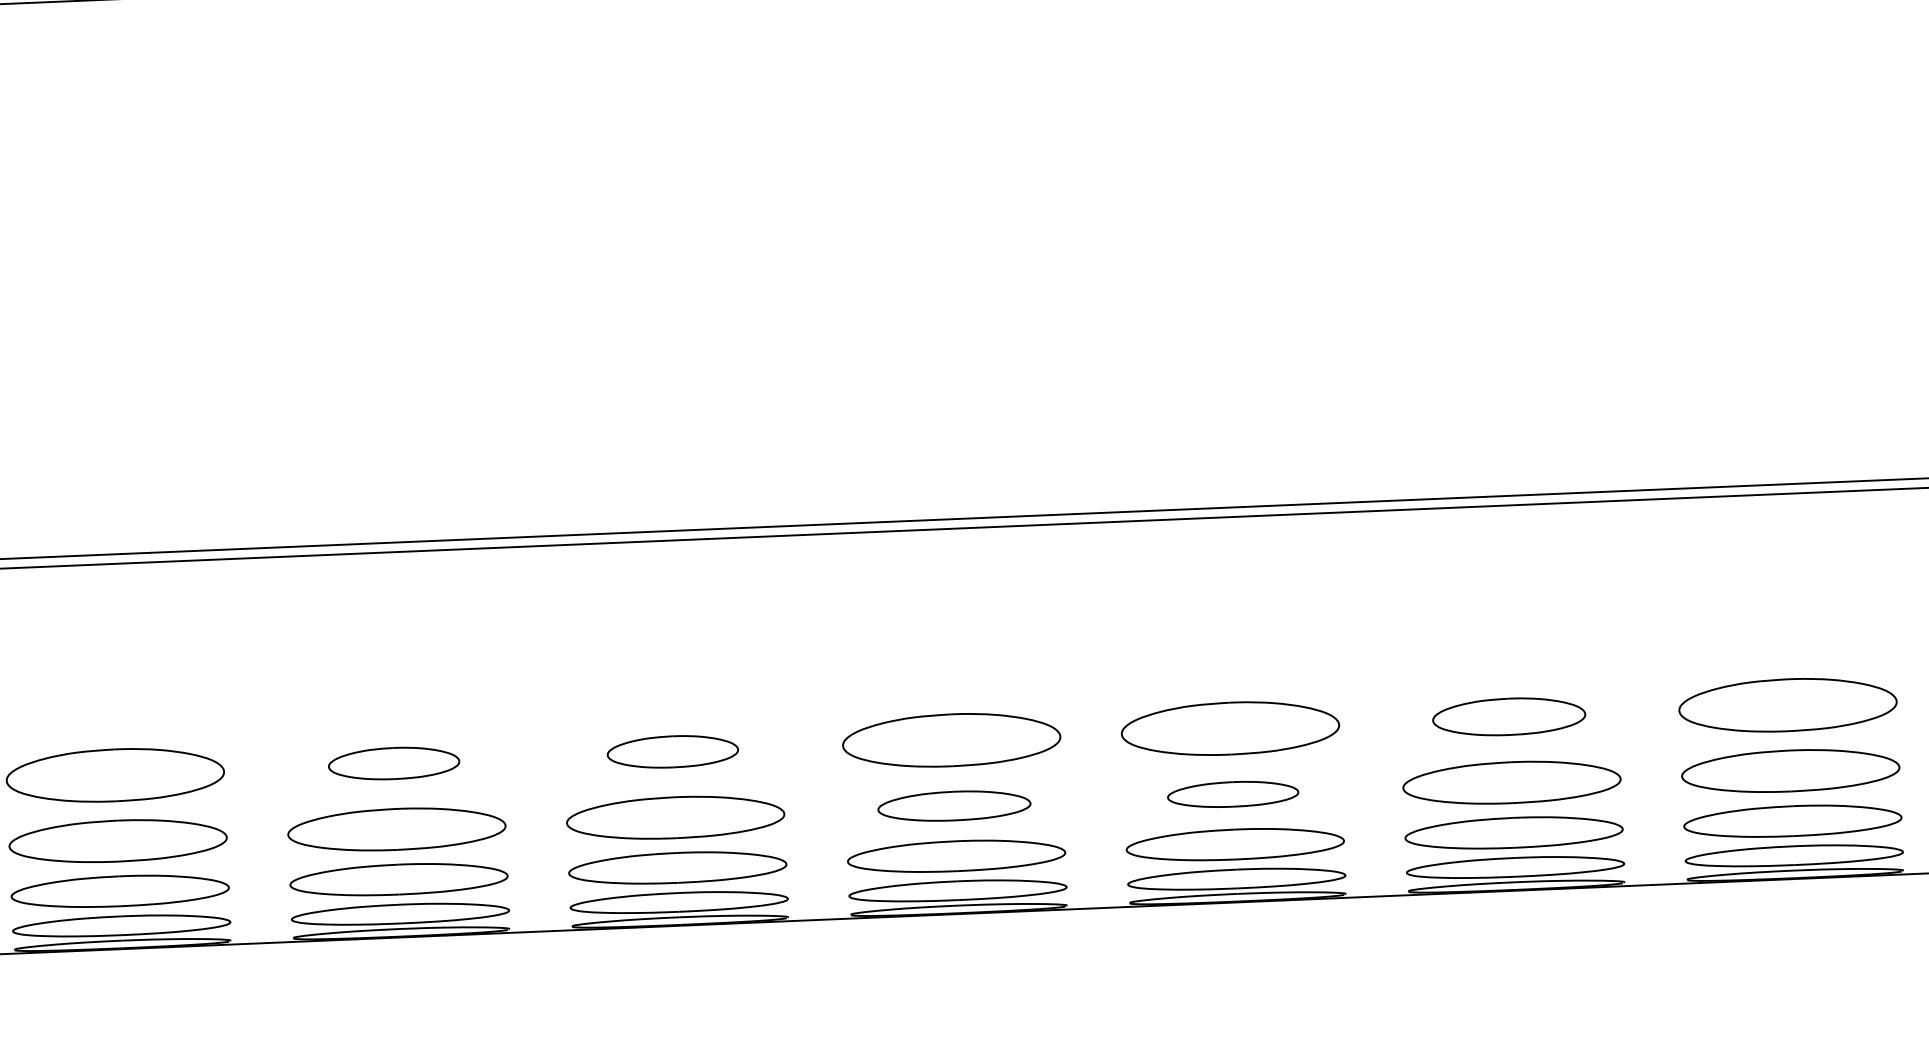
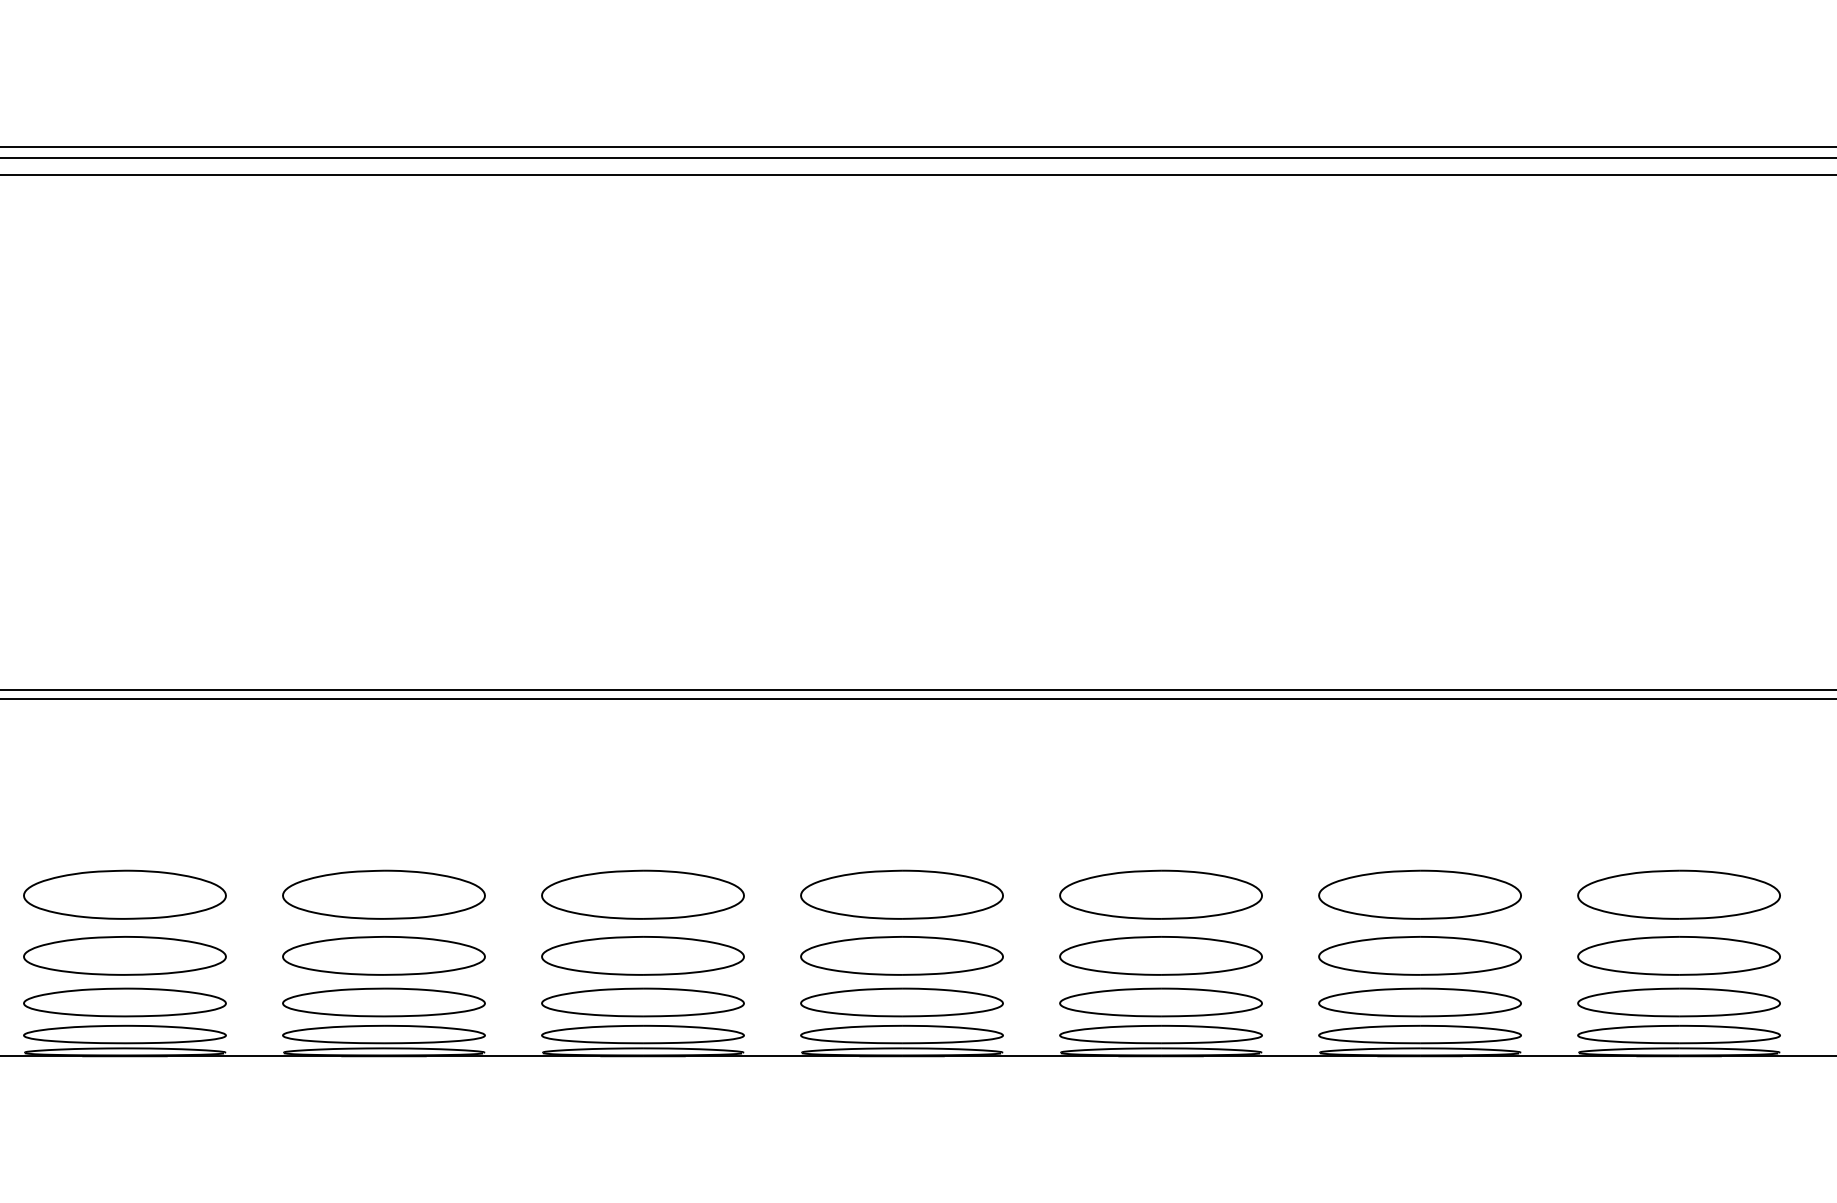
part: (1508, 716) -> (1419, 894), size x1.43
part: (672, 751) -> (642, 894), size x1.67
part: (393, 763) -> (383, 894), size x1.67
part: (1232, 793) -> (1160, 955), size x1.67
part: (953, 805) -> (901, 955), size x1.43

